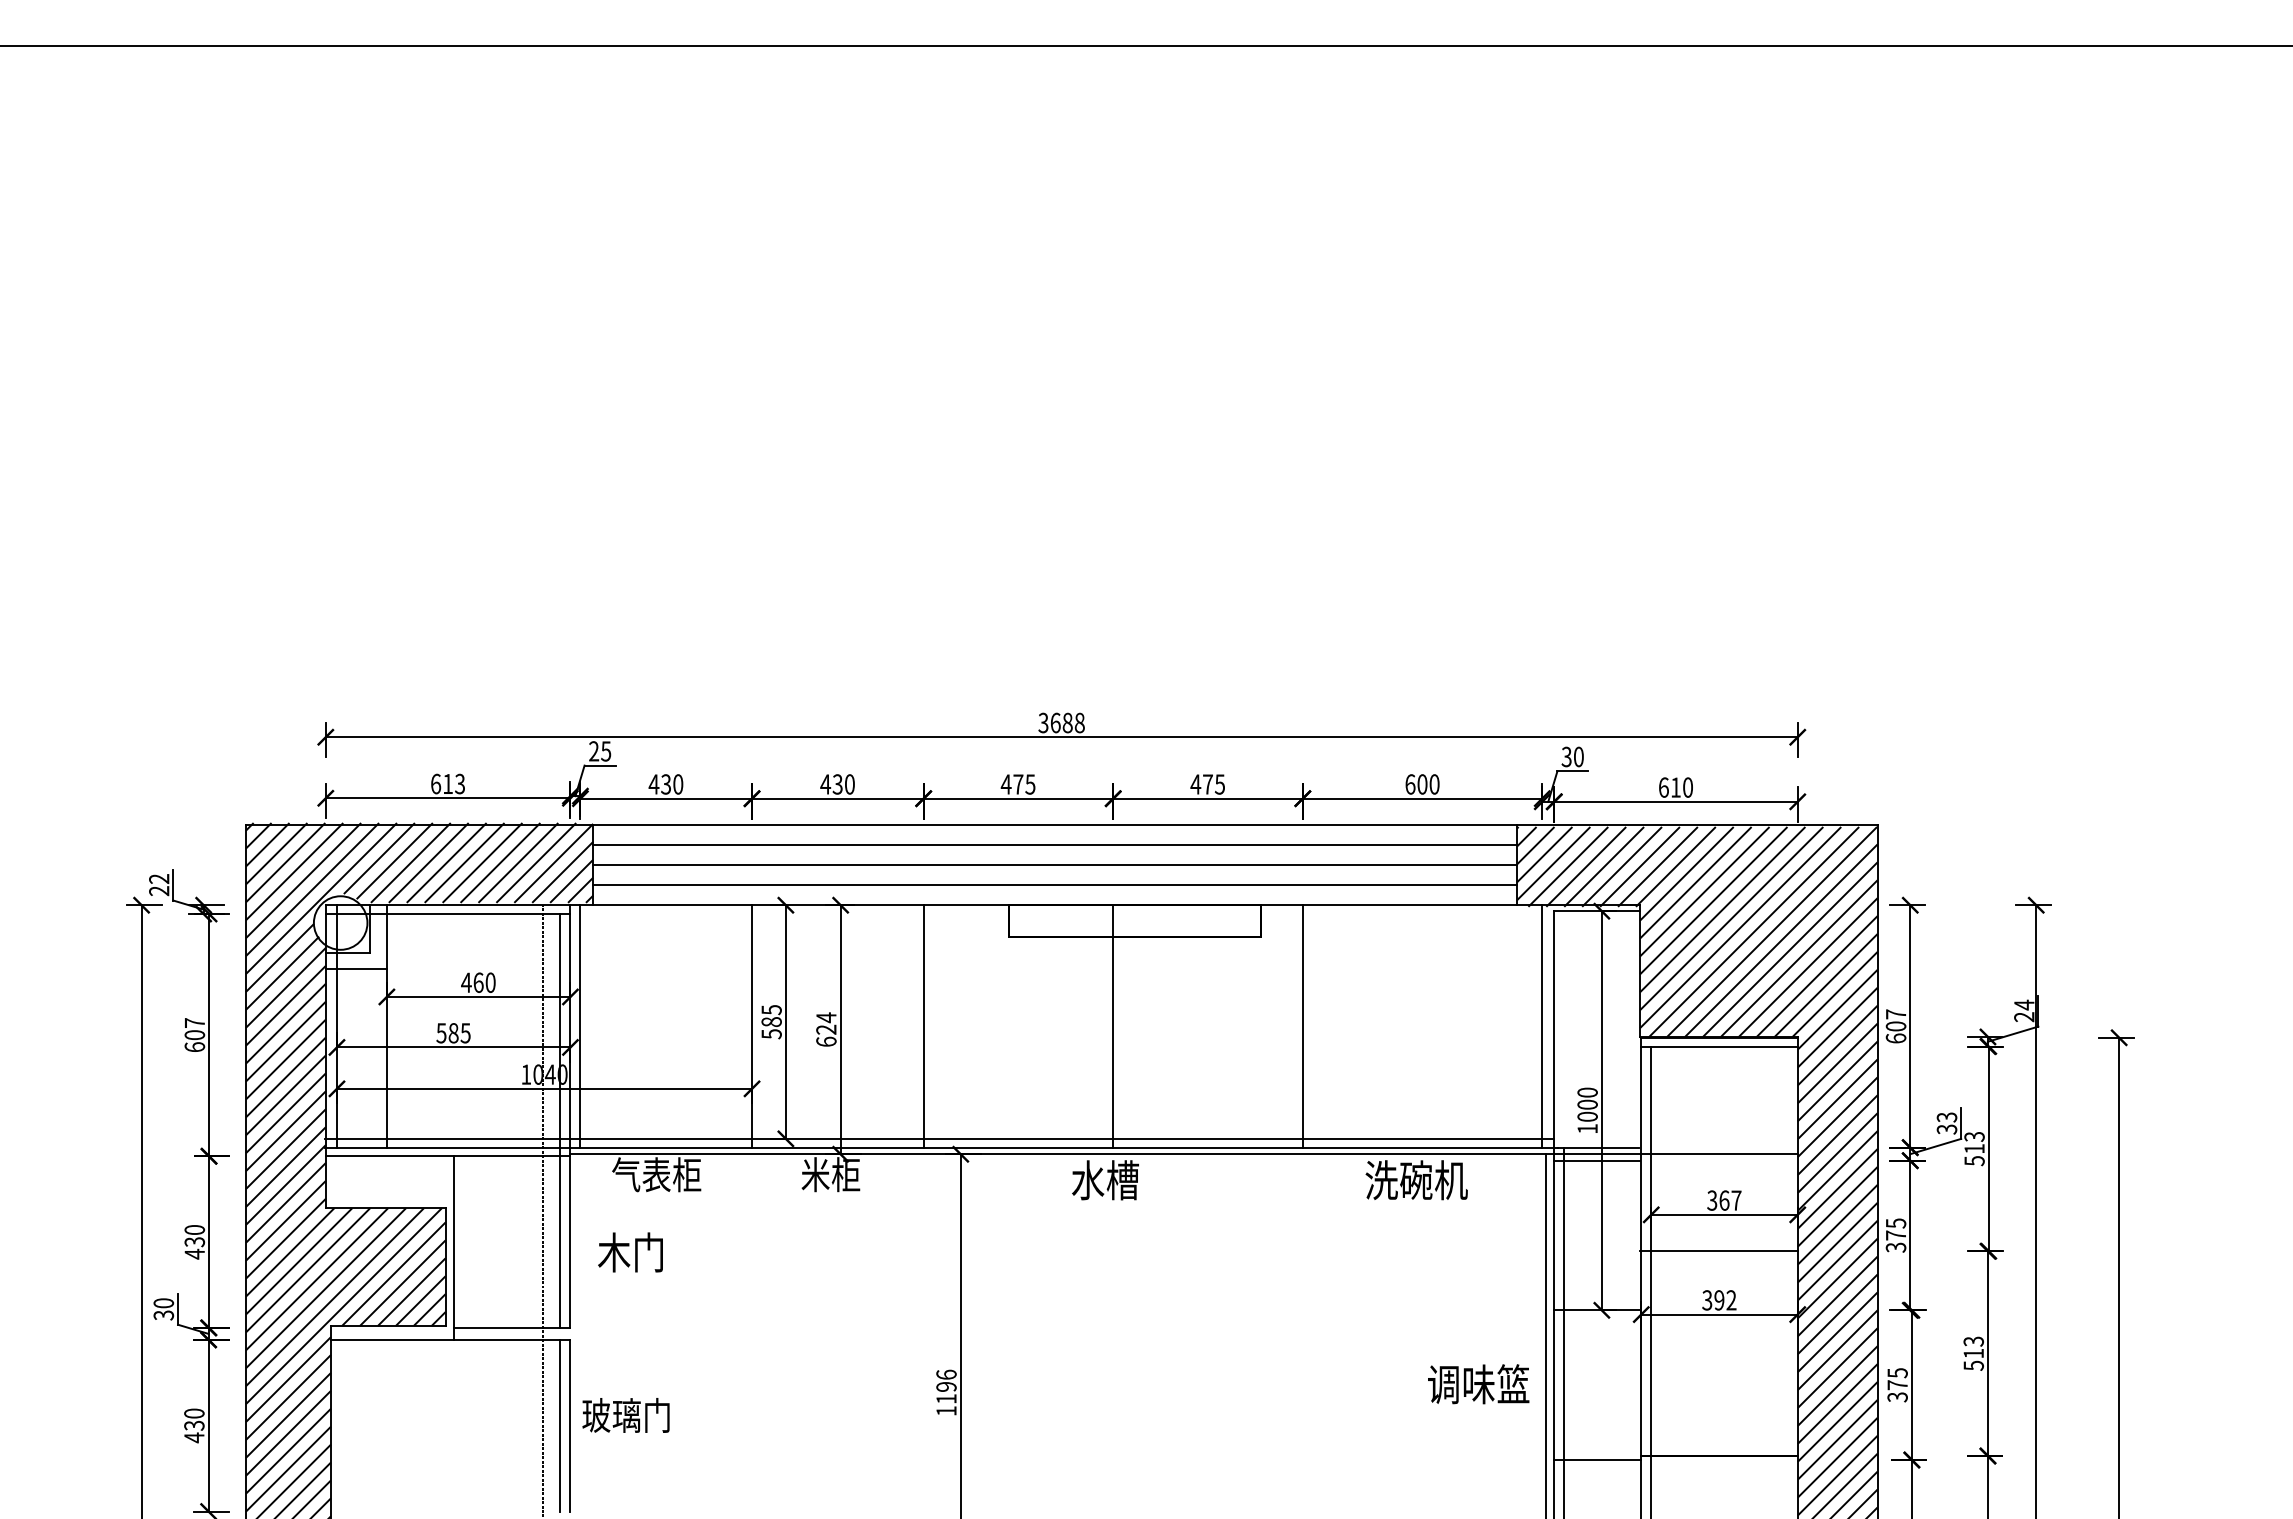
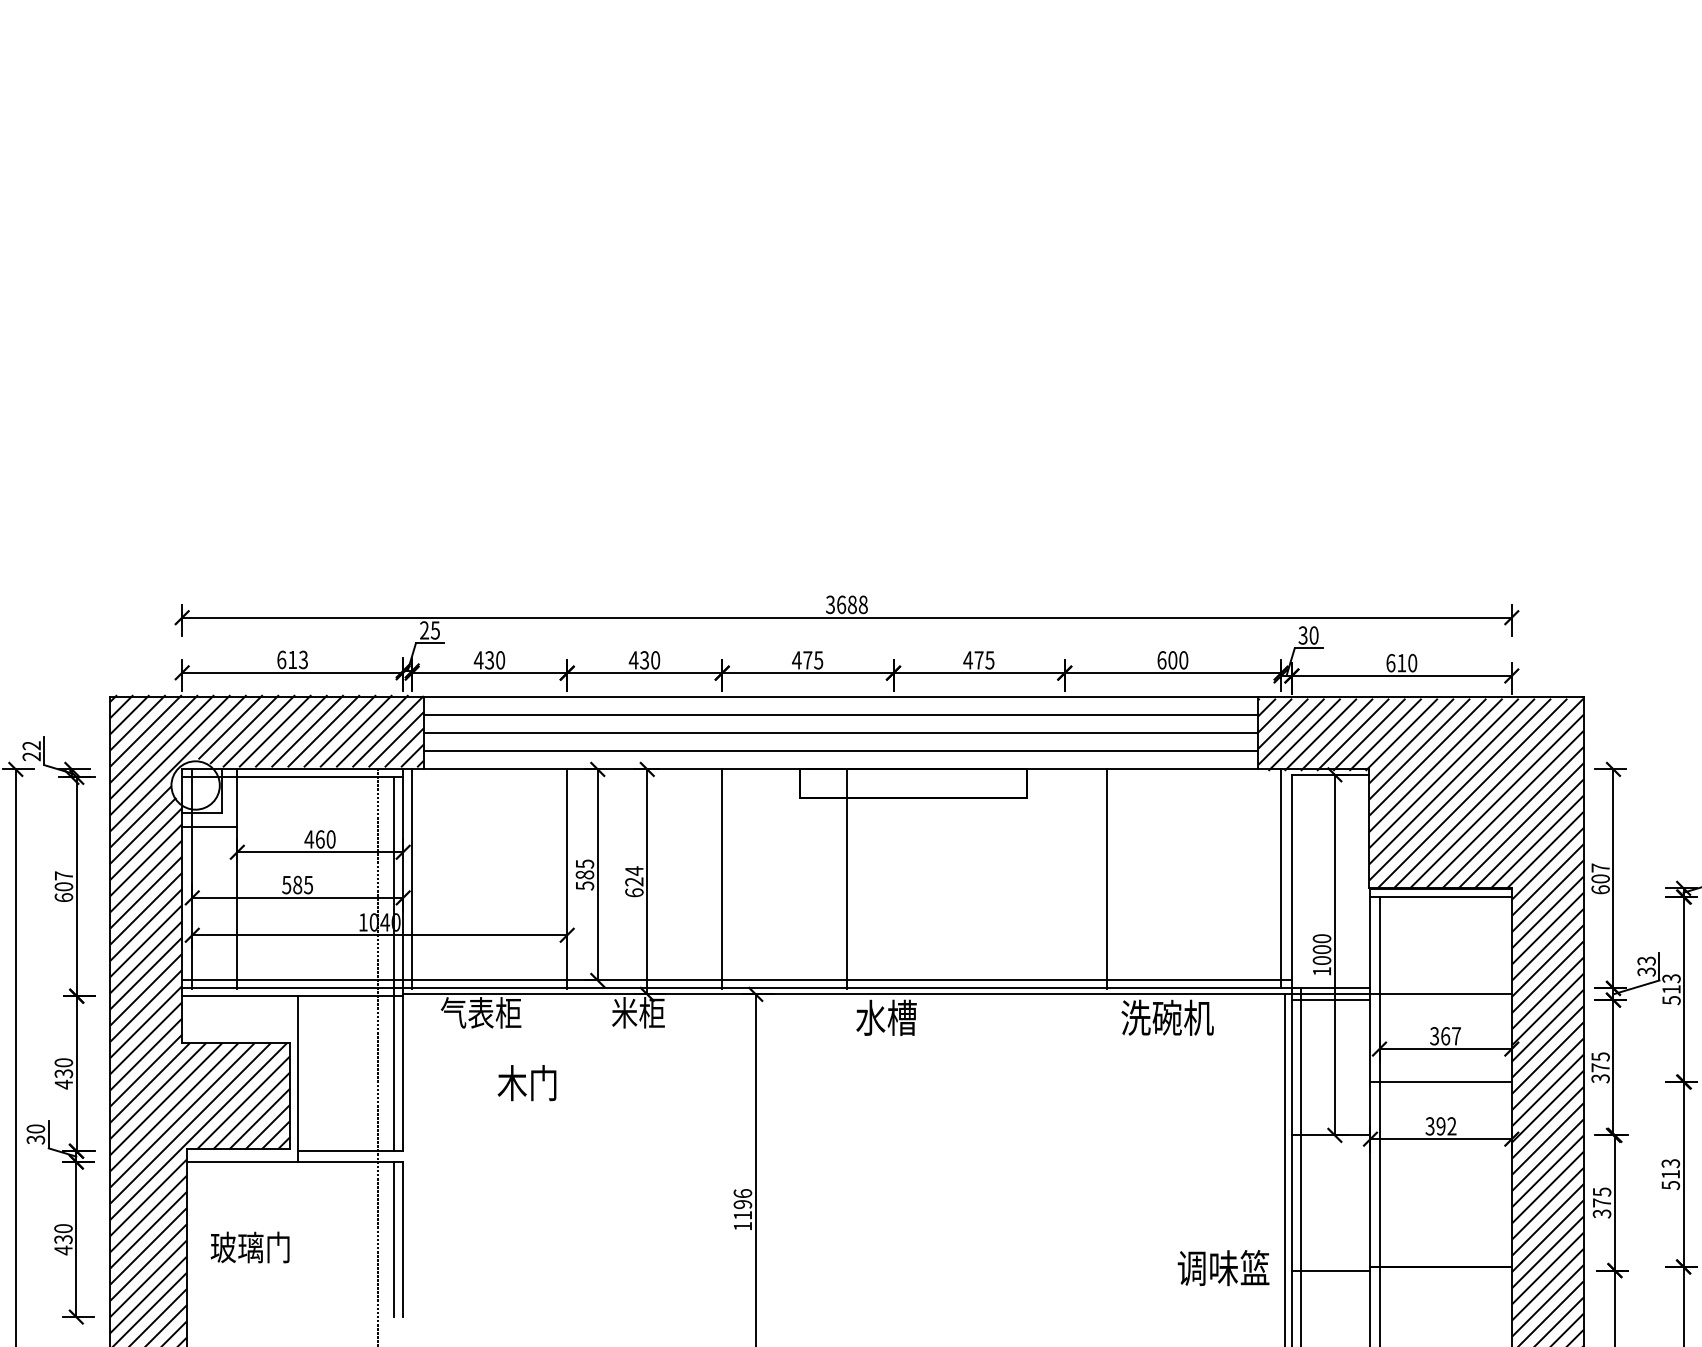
line: (1113, 1026) -> (846, 878), moved
line: (1302, 1026) -> (1106, 878), moved
text: (630, 1252) -> (526, 1083), moved
text: (1478, 1384) -> (1223, 1268), moved
text: (625, 1415) -> (249, 1247), moved

